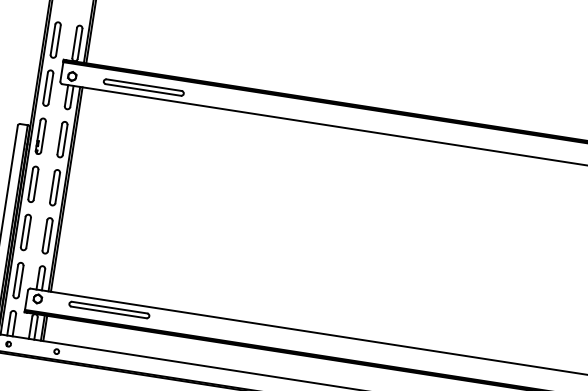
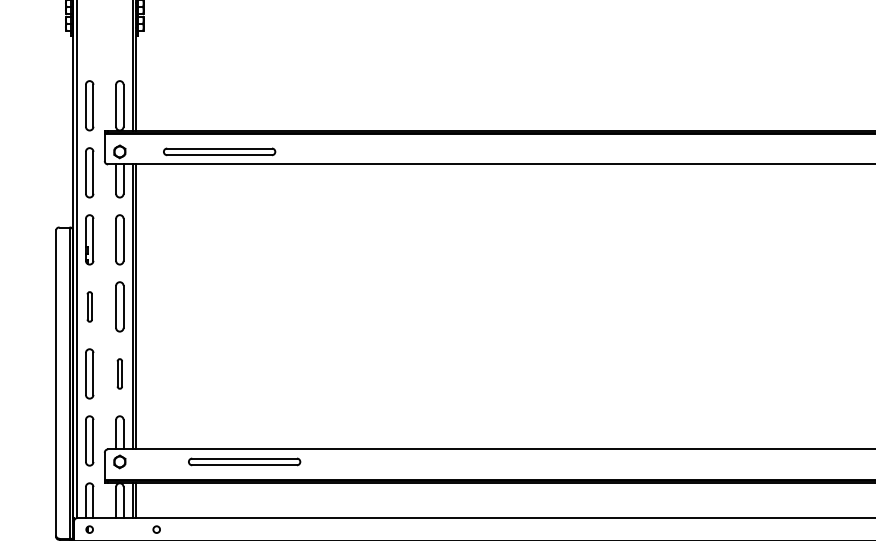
part: (33, 184) -> (89, 306), size x0.6
part: (47, 235) -> (119, 373), size x0.6
part: (109, 309) -> (244, 461), moved

